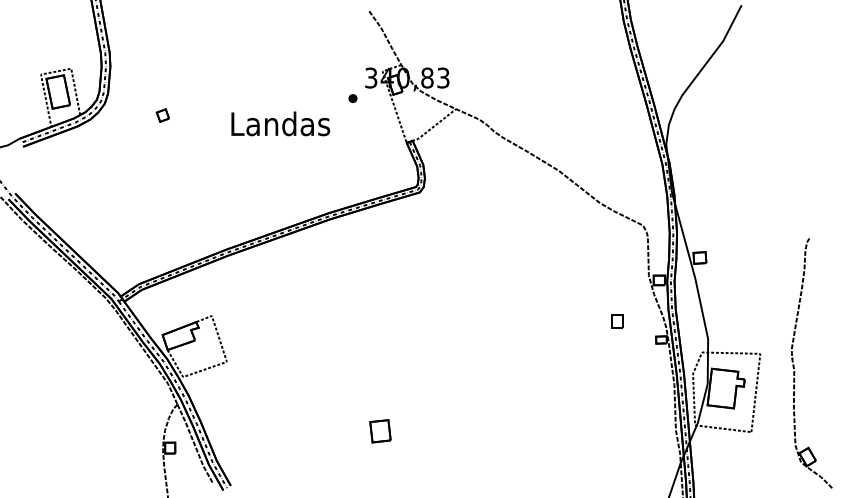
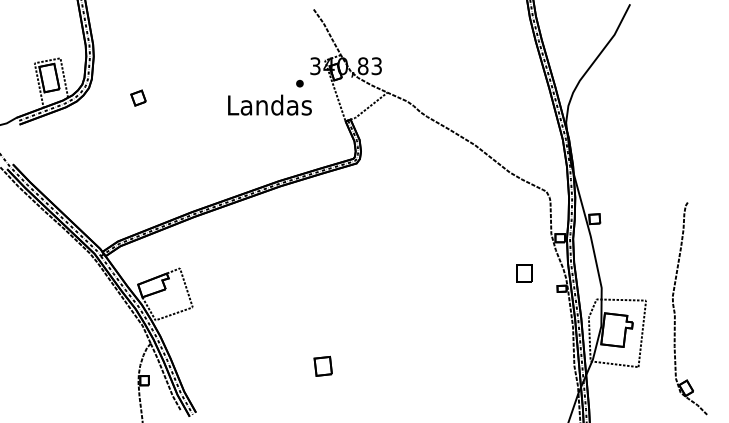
part: (162, 115) -> (138, 98), size x1.4
text: (280, 123) -> (269, 104), moved
part: (617, 321) -> (524, 273), size x1.6

